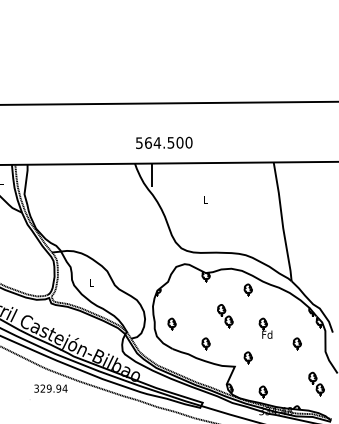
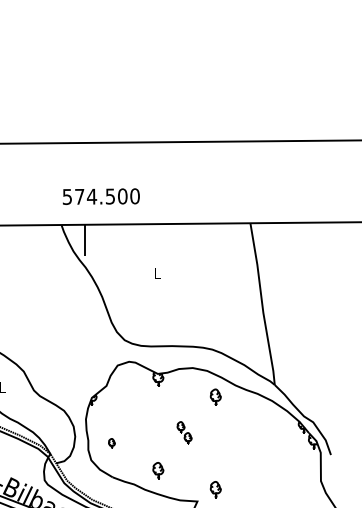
text: (148, 142) -> (79, 196), 564.500 -> 574.500
part: (225, 316) -> (184, 433), size x0.7
part: (171, 323) -> (111, 442), size x0.6
part: (265, 327) -> (239, 448), removed
part: (296, 343) -> (281, 469), removed

